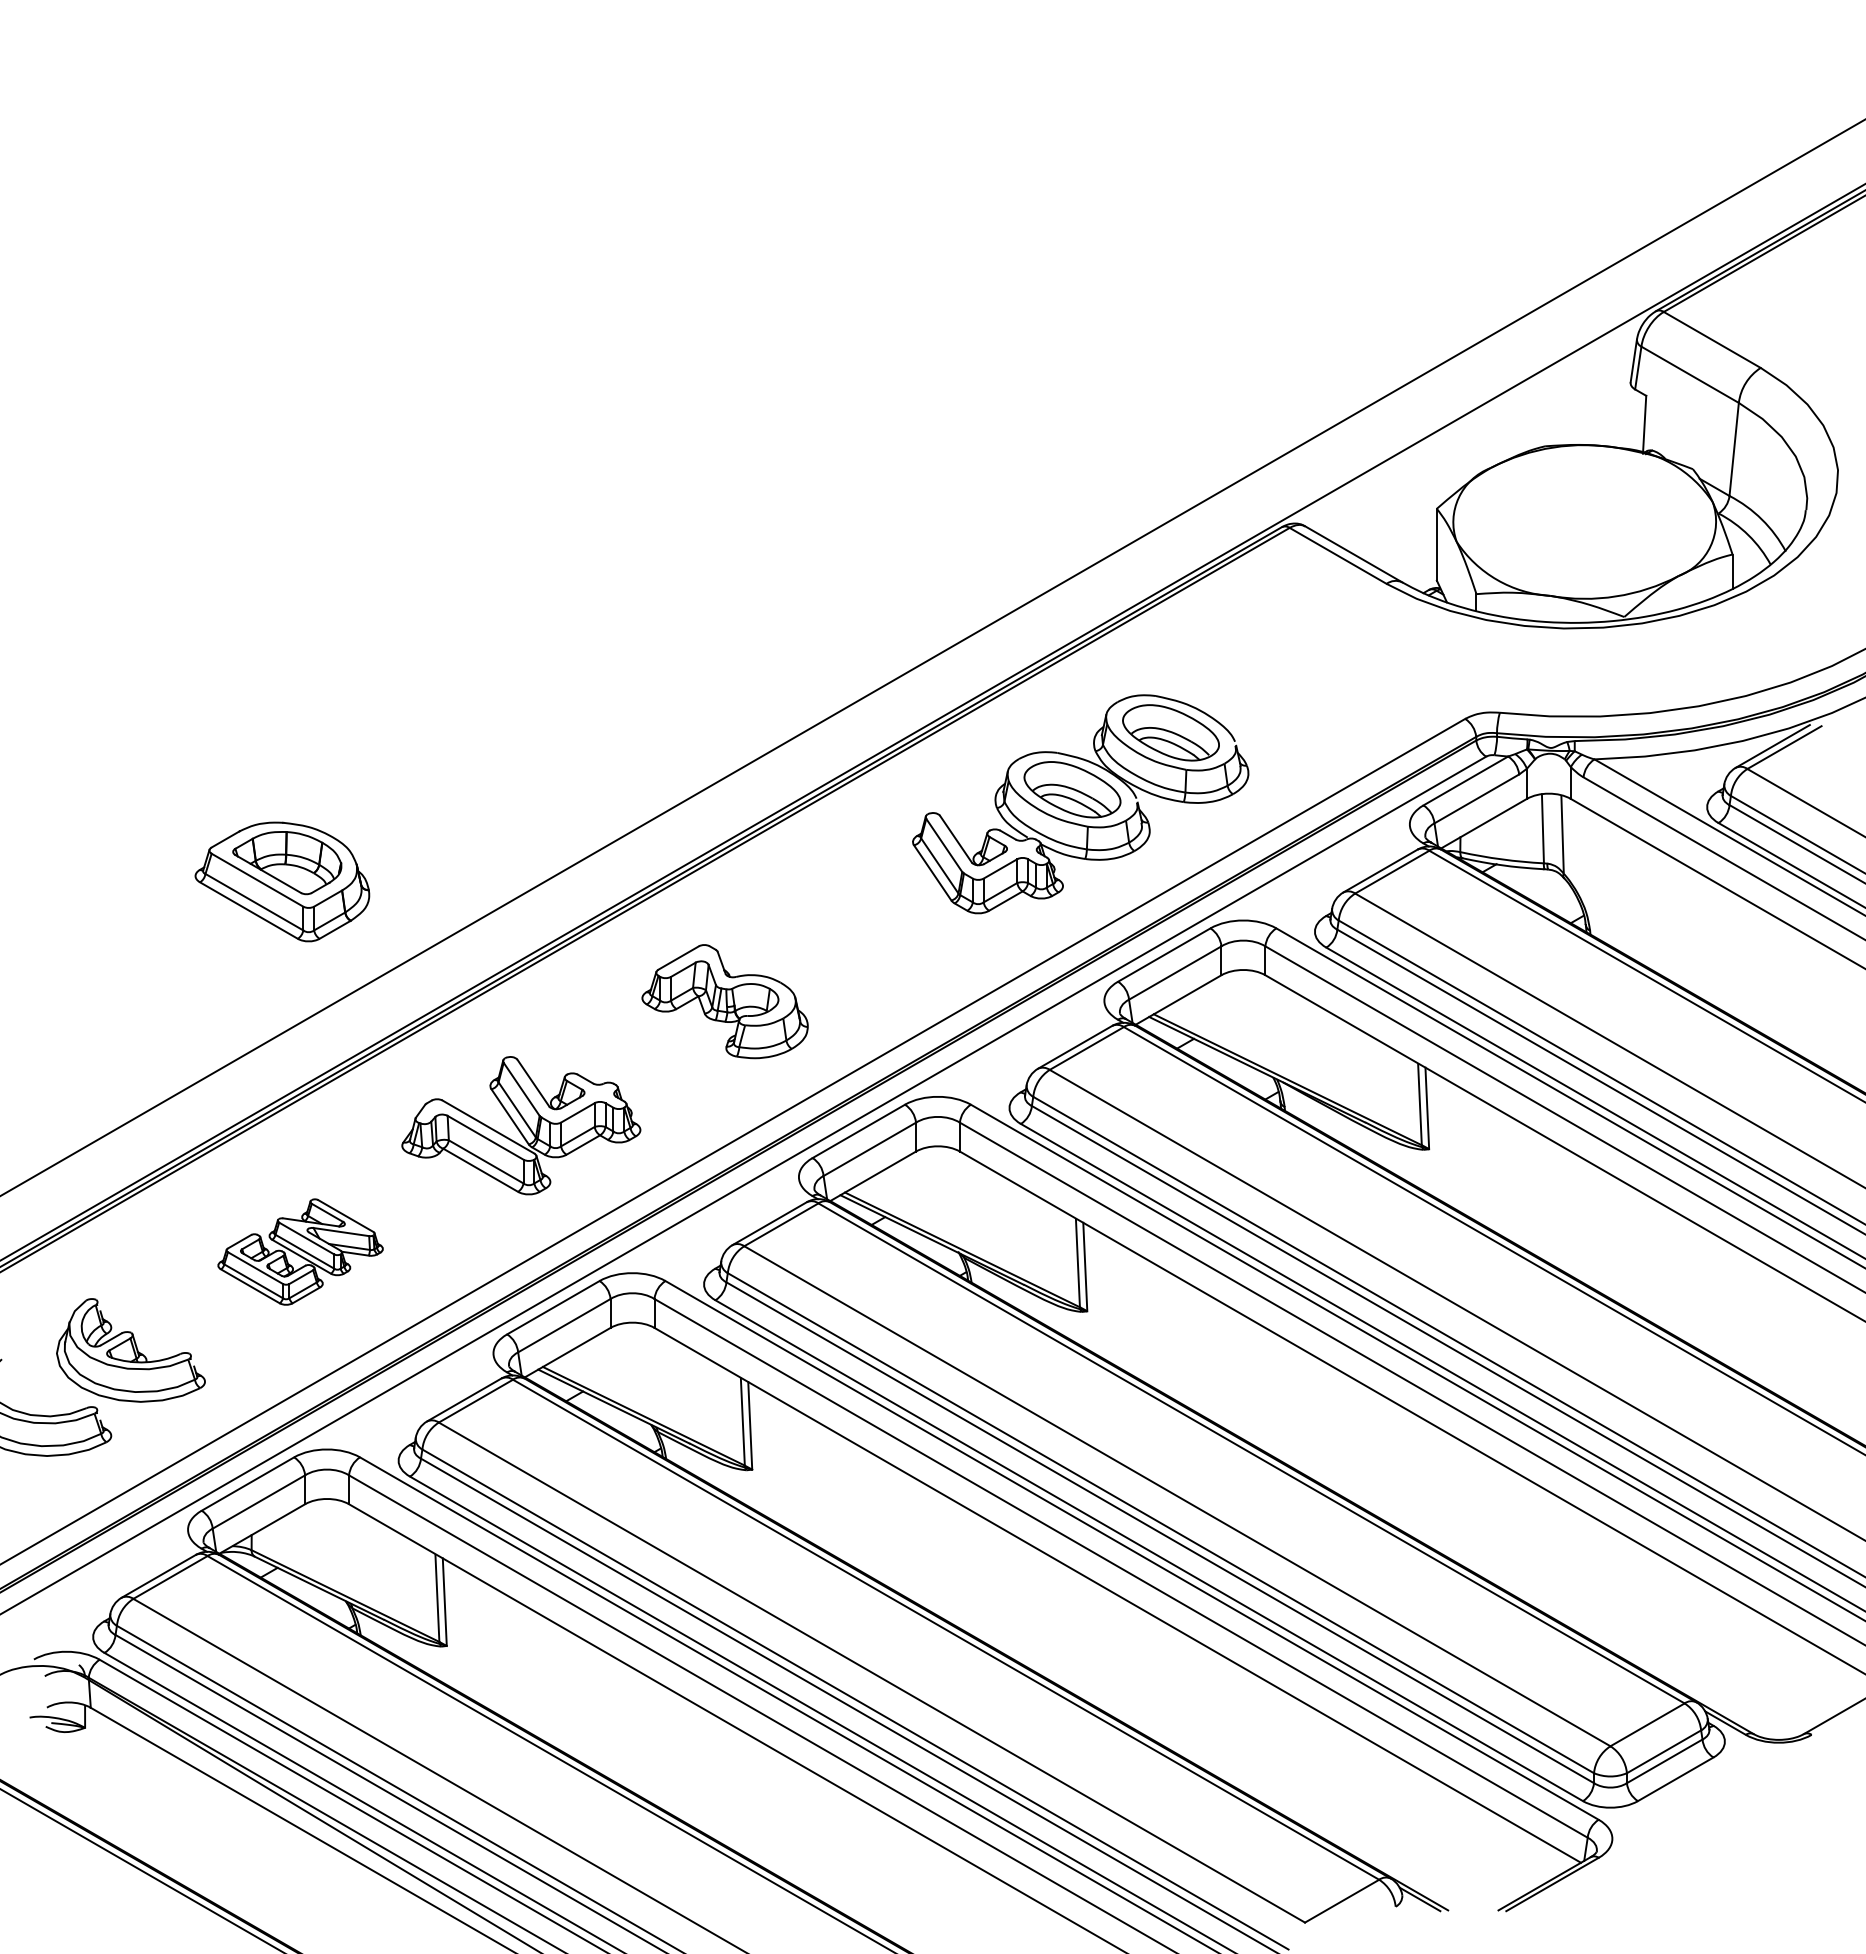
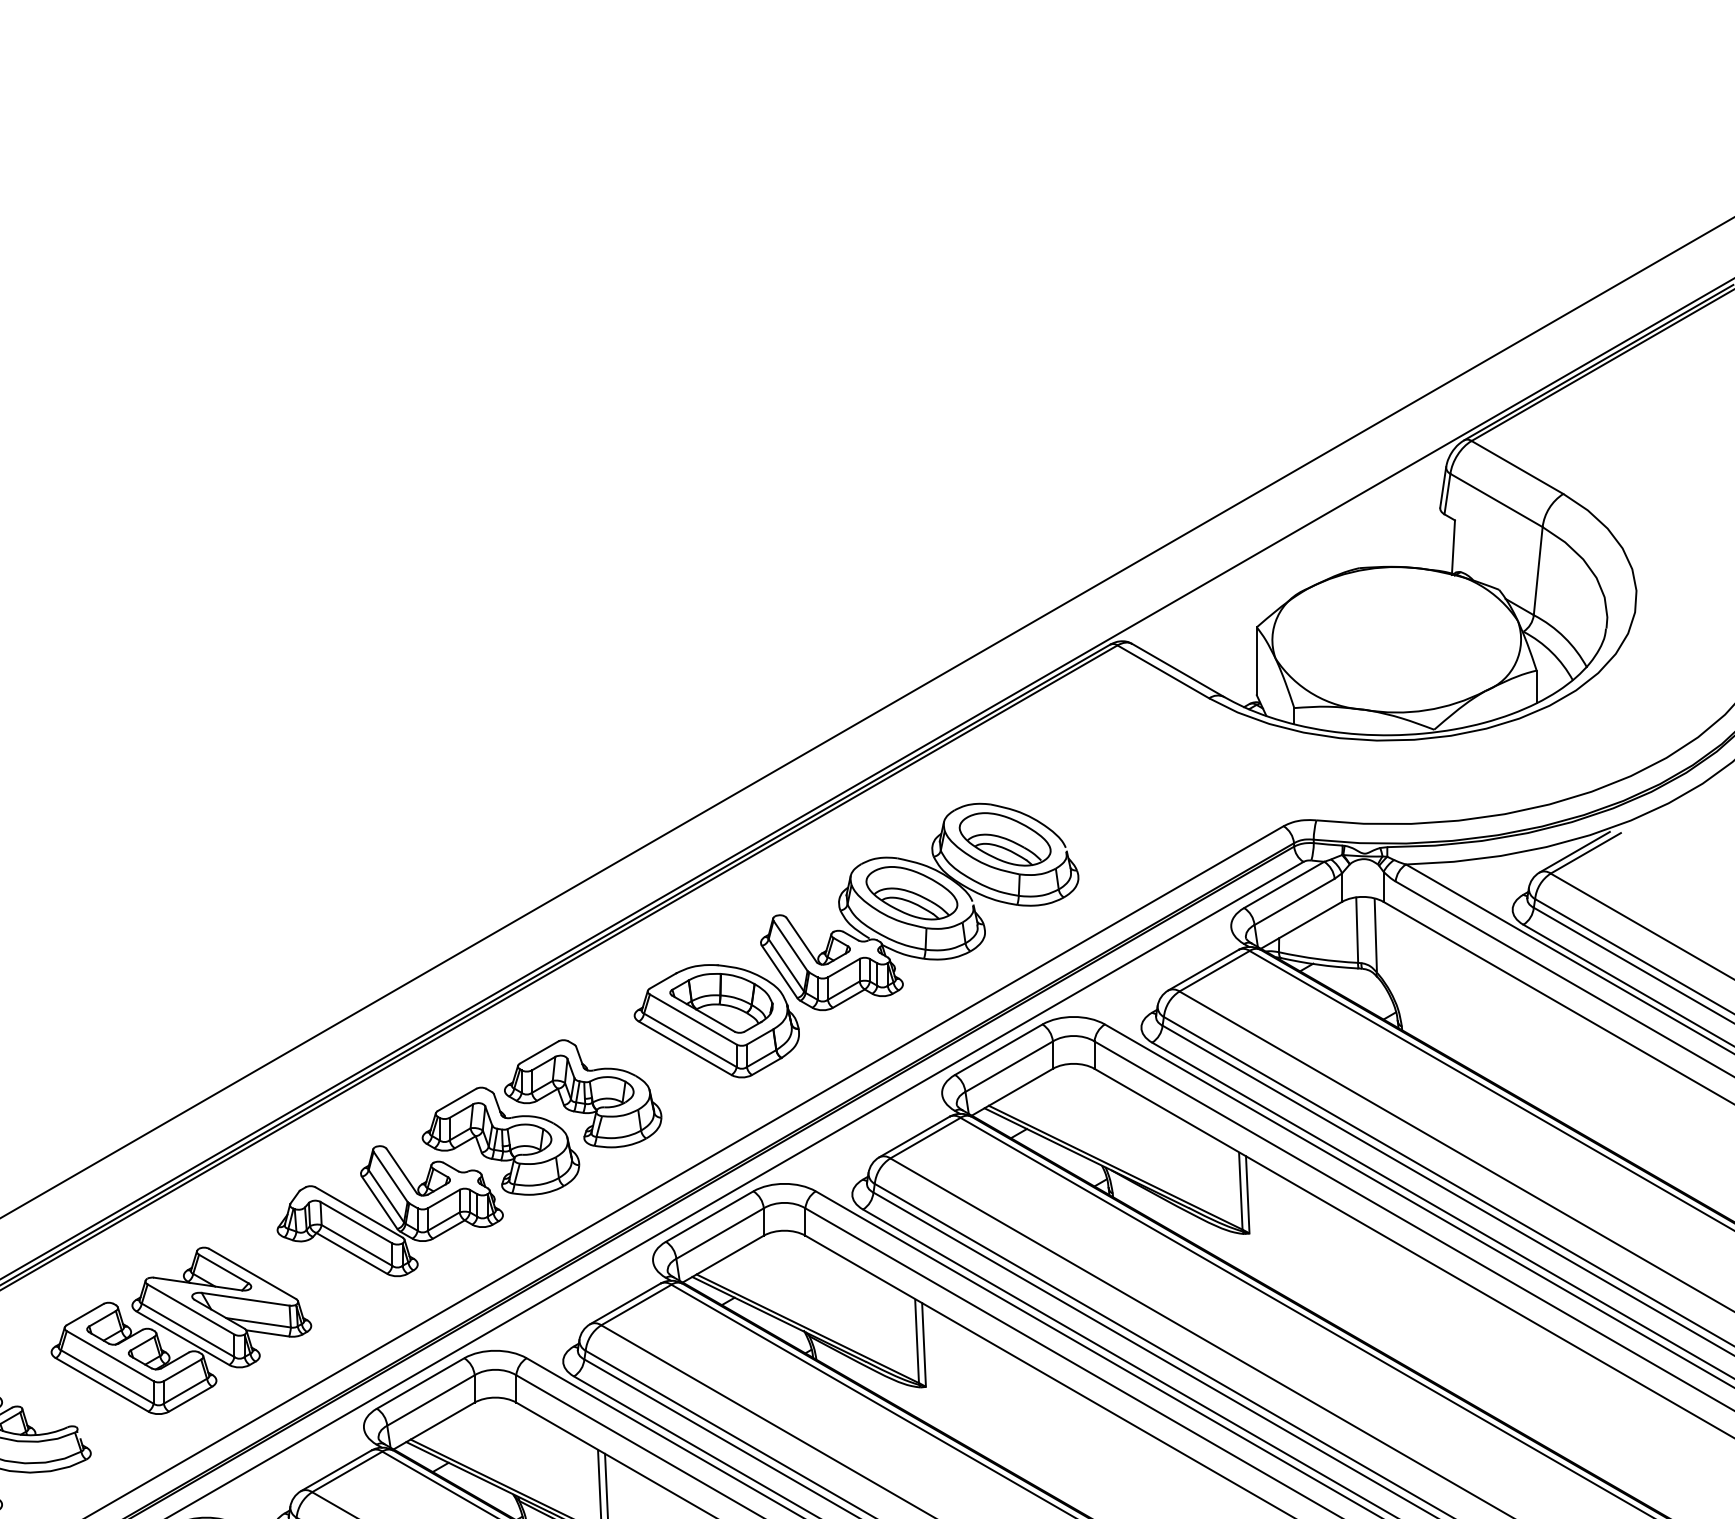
part: (282, 881) -> (716, 1020), moved
part: (637, 1051) -> (500, 1140), added
part: (300, 1251) -> (181, 1330), size x1.67

